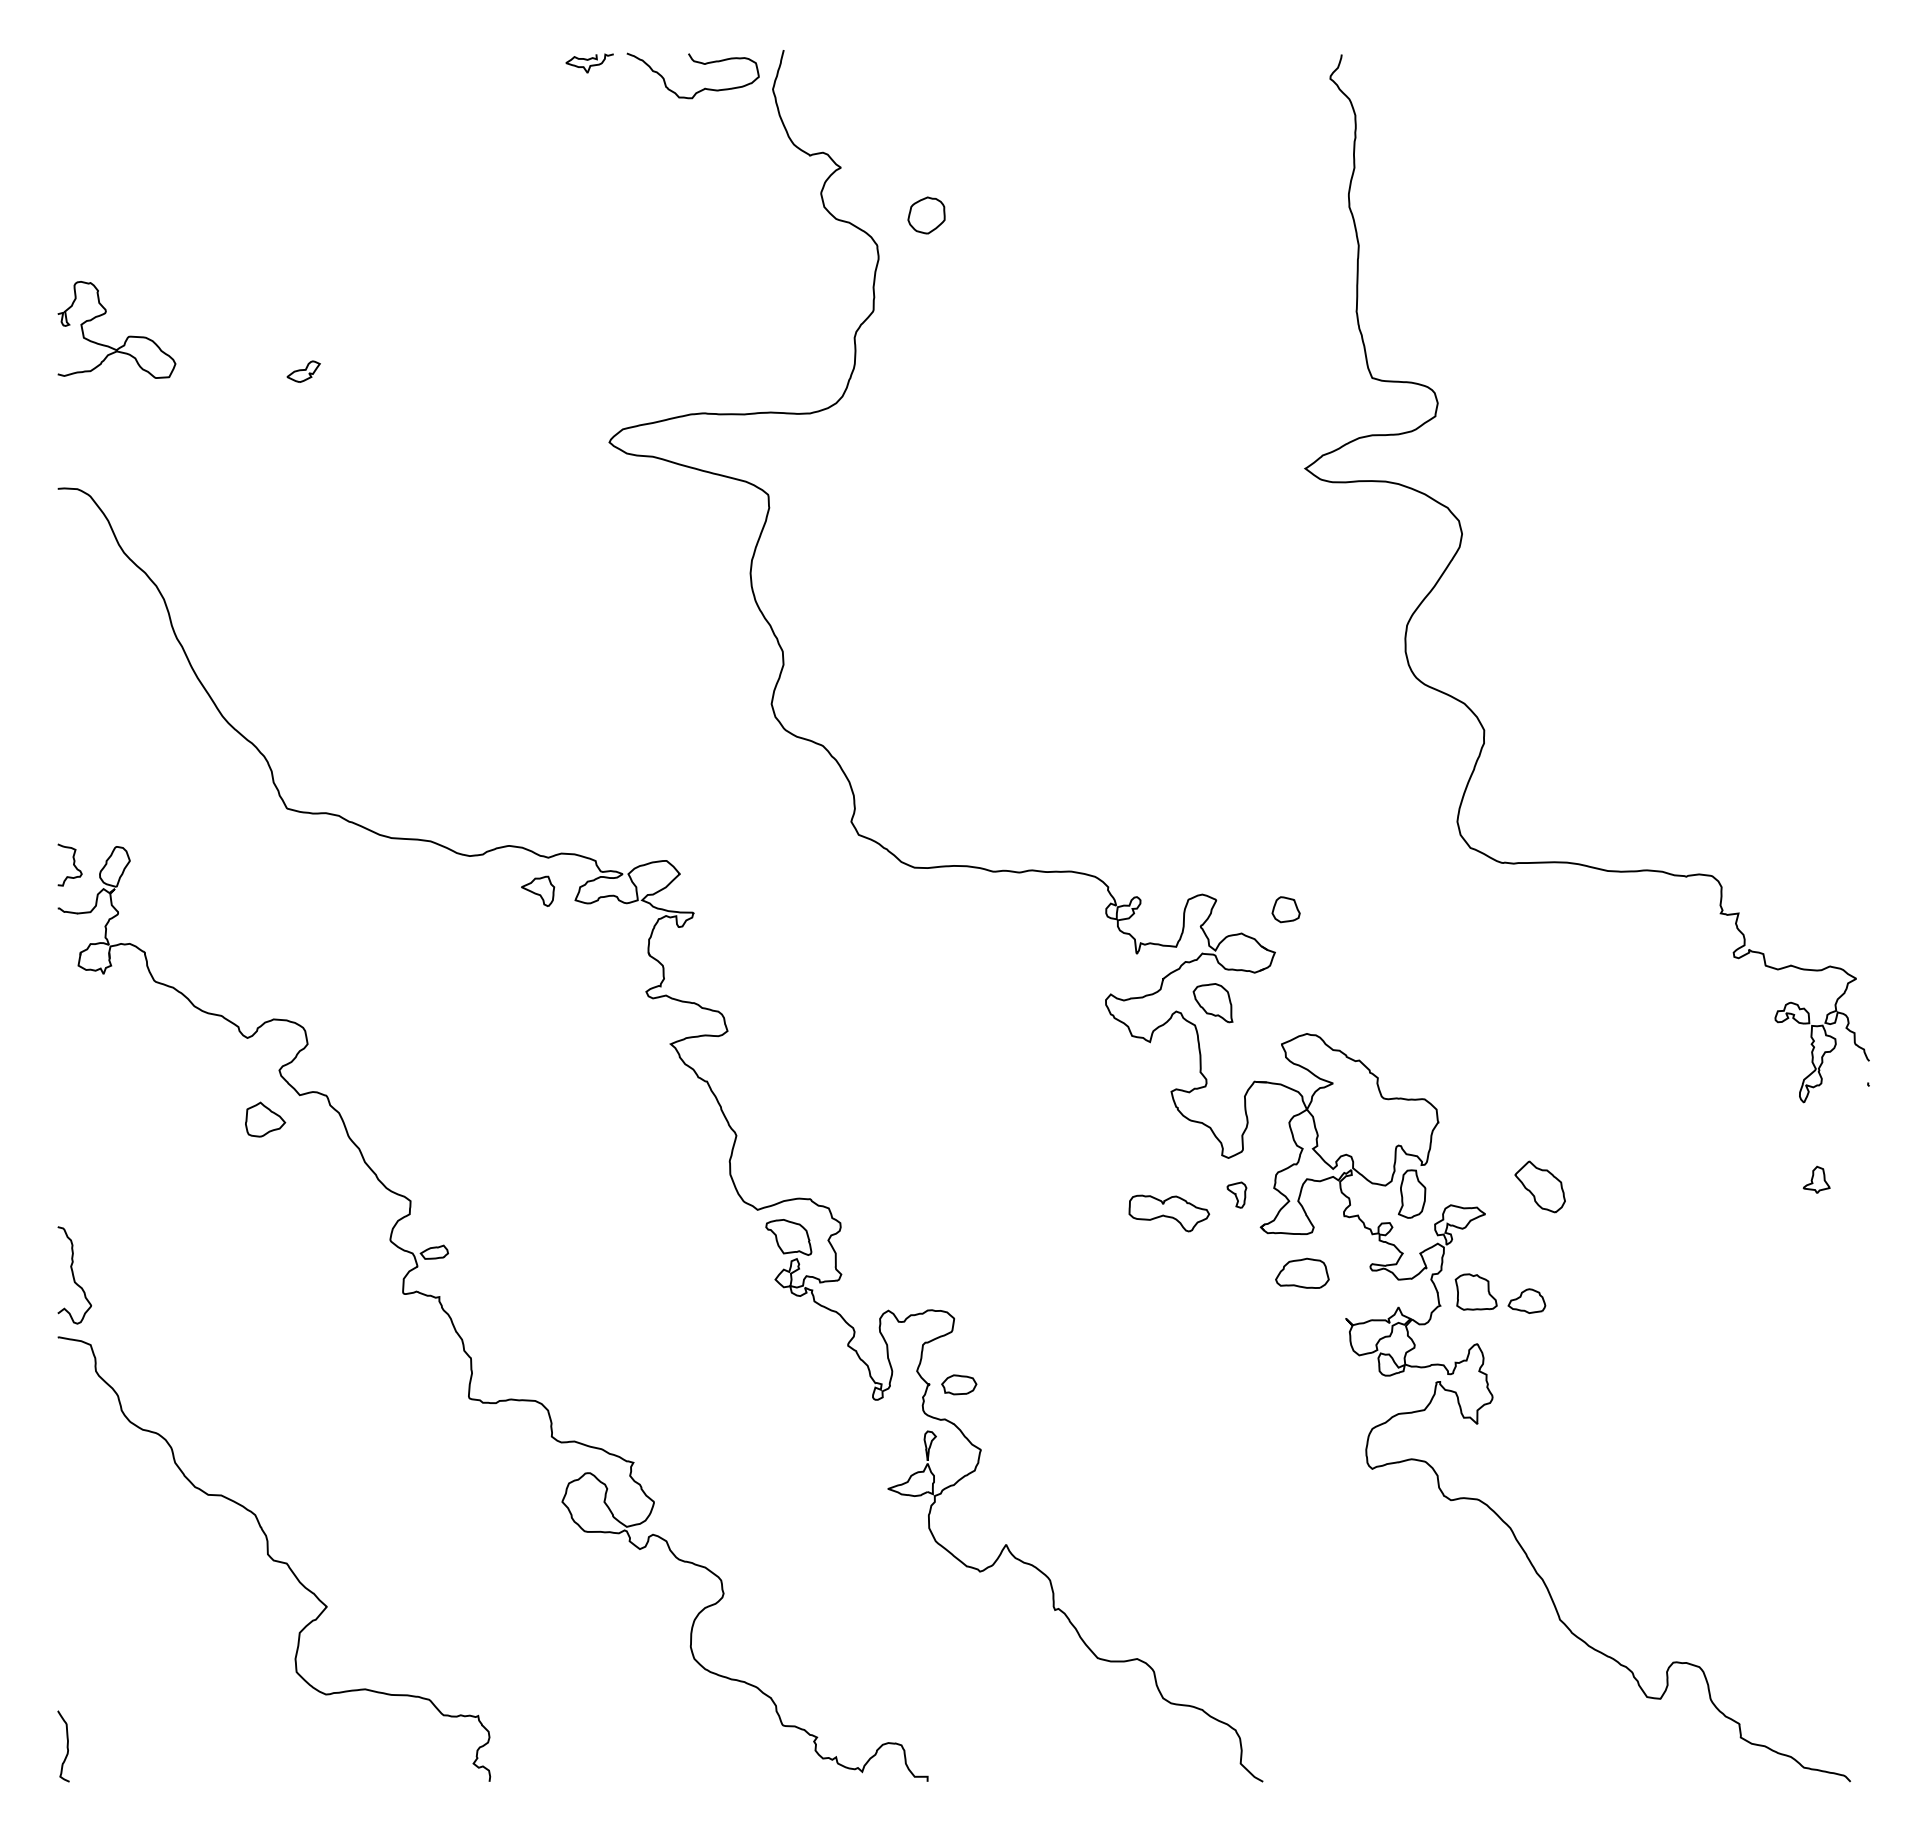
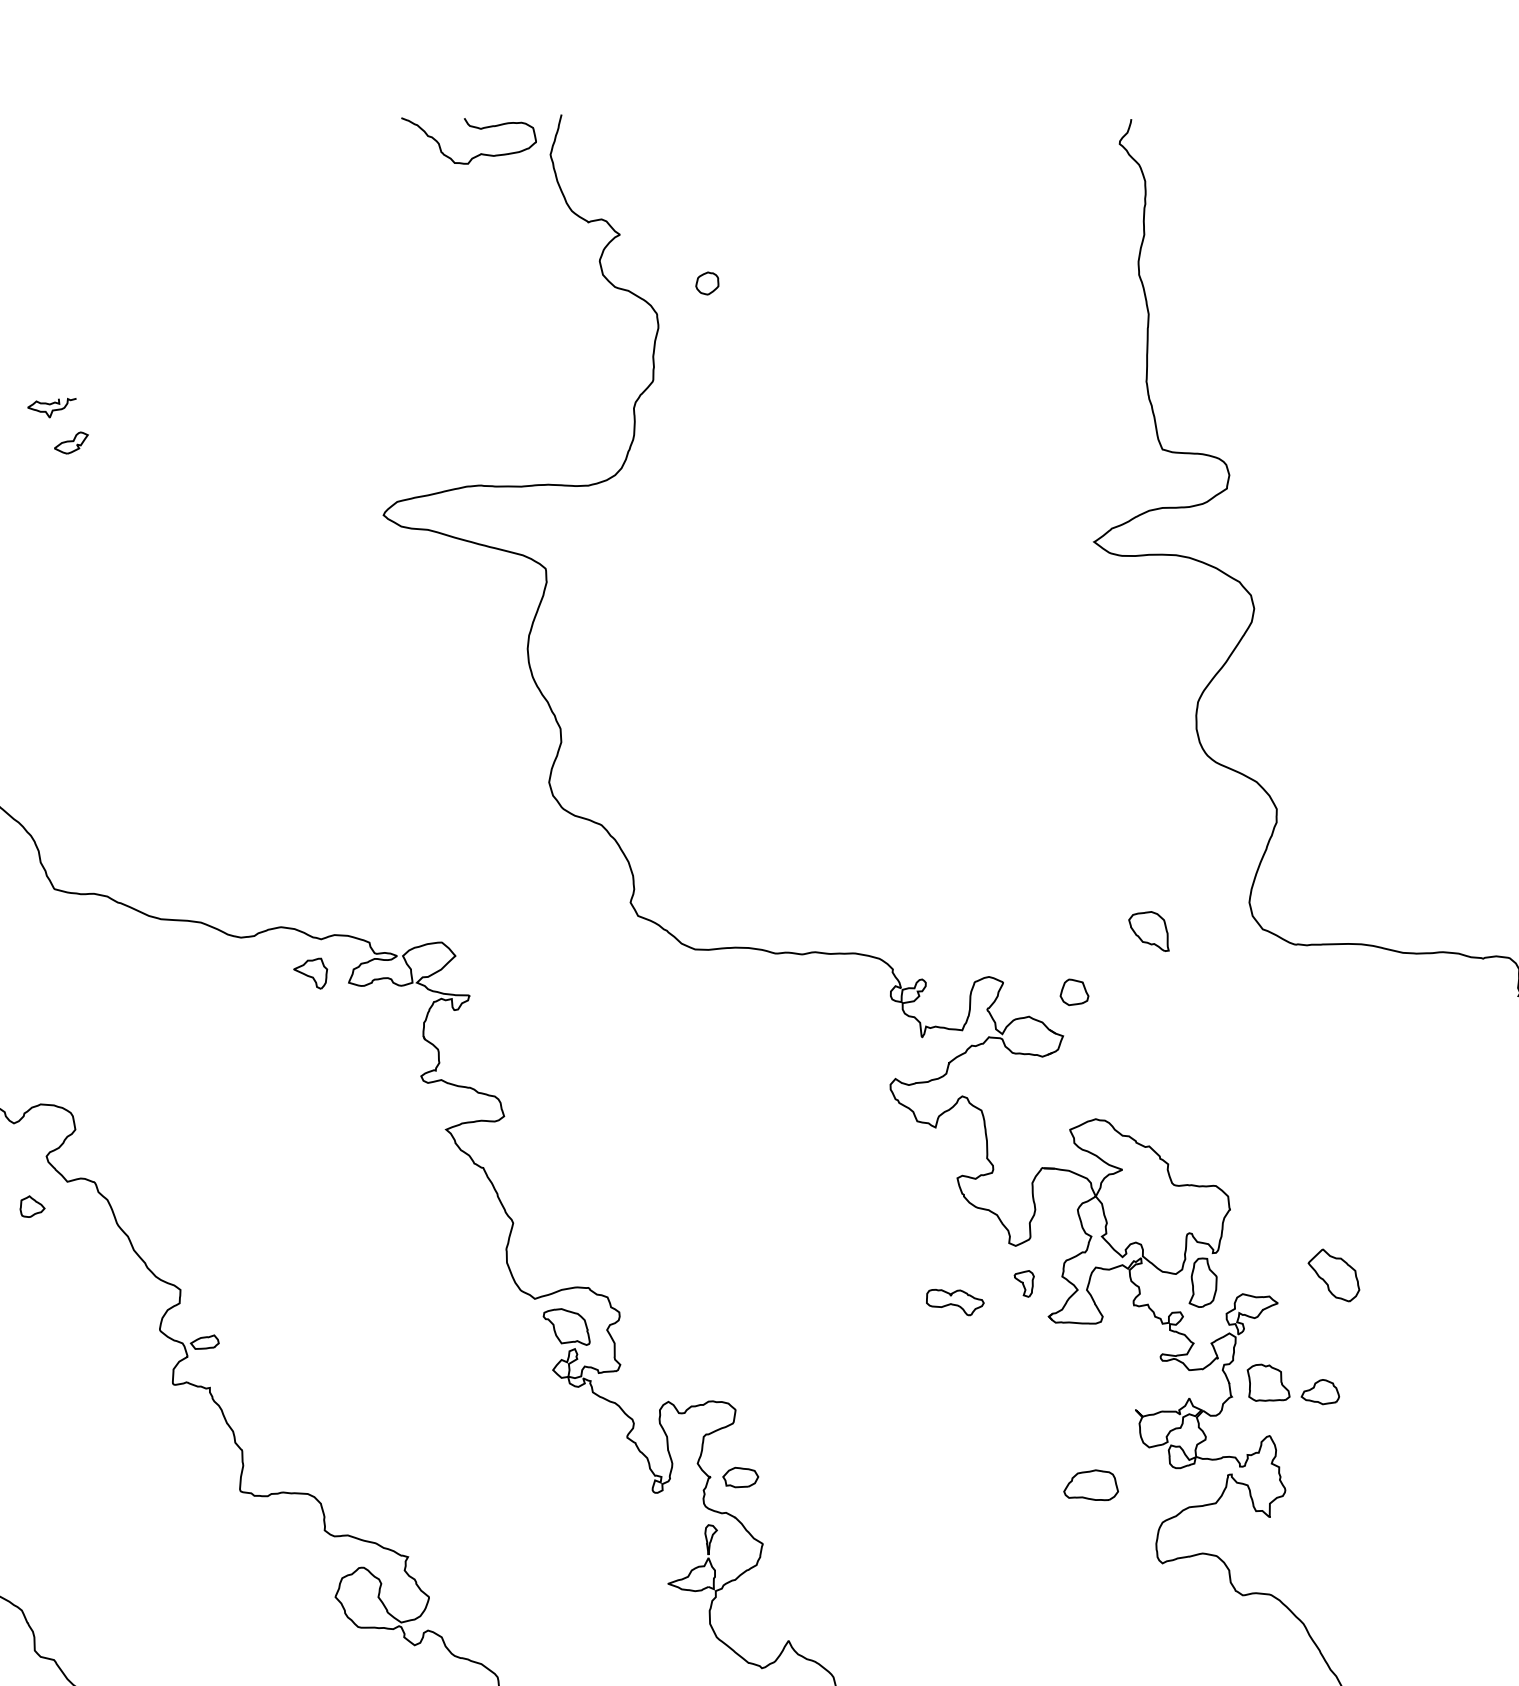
curve: (589, 65) -> (51, 410), moved
part: (926, 215) -> (707, 283), size x0.6
part: (1212, 1003) -> (1148, 931), moved
part: (265, 1119) -> (32, 1206), size x0.6
part: (1169, 1213) -> (955, 1302), size x0.7
part: (1302, 1272) -> (1091, 1484), moved

